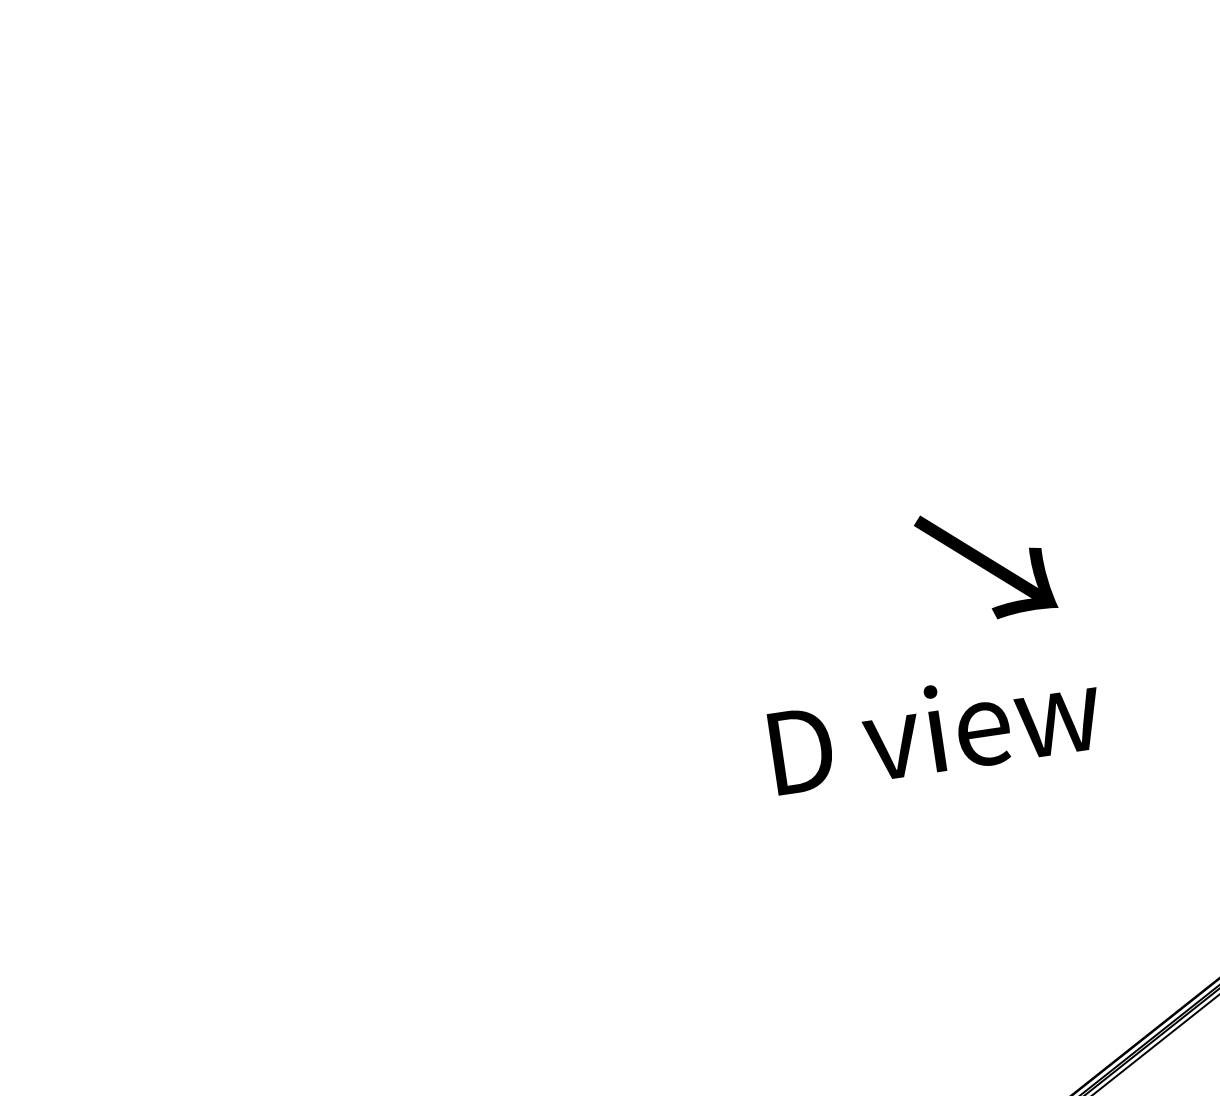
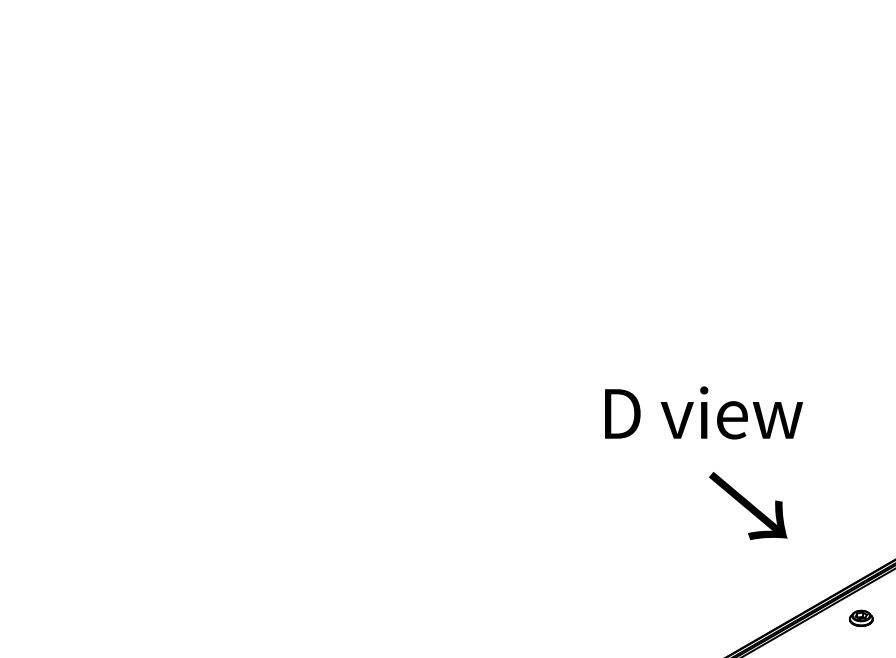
text: (986, 562) -> (748, 505), moved

